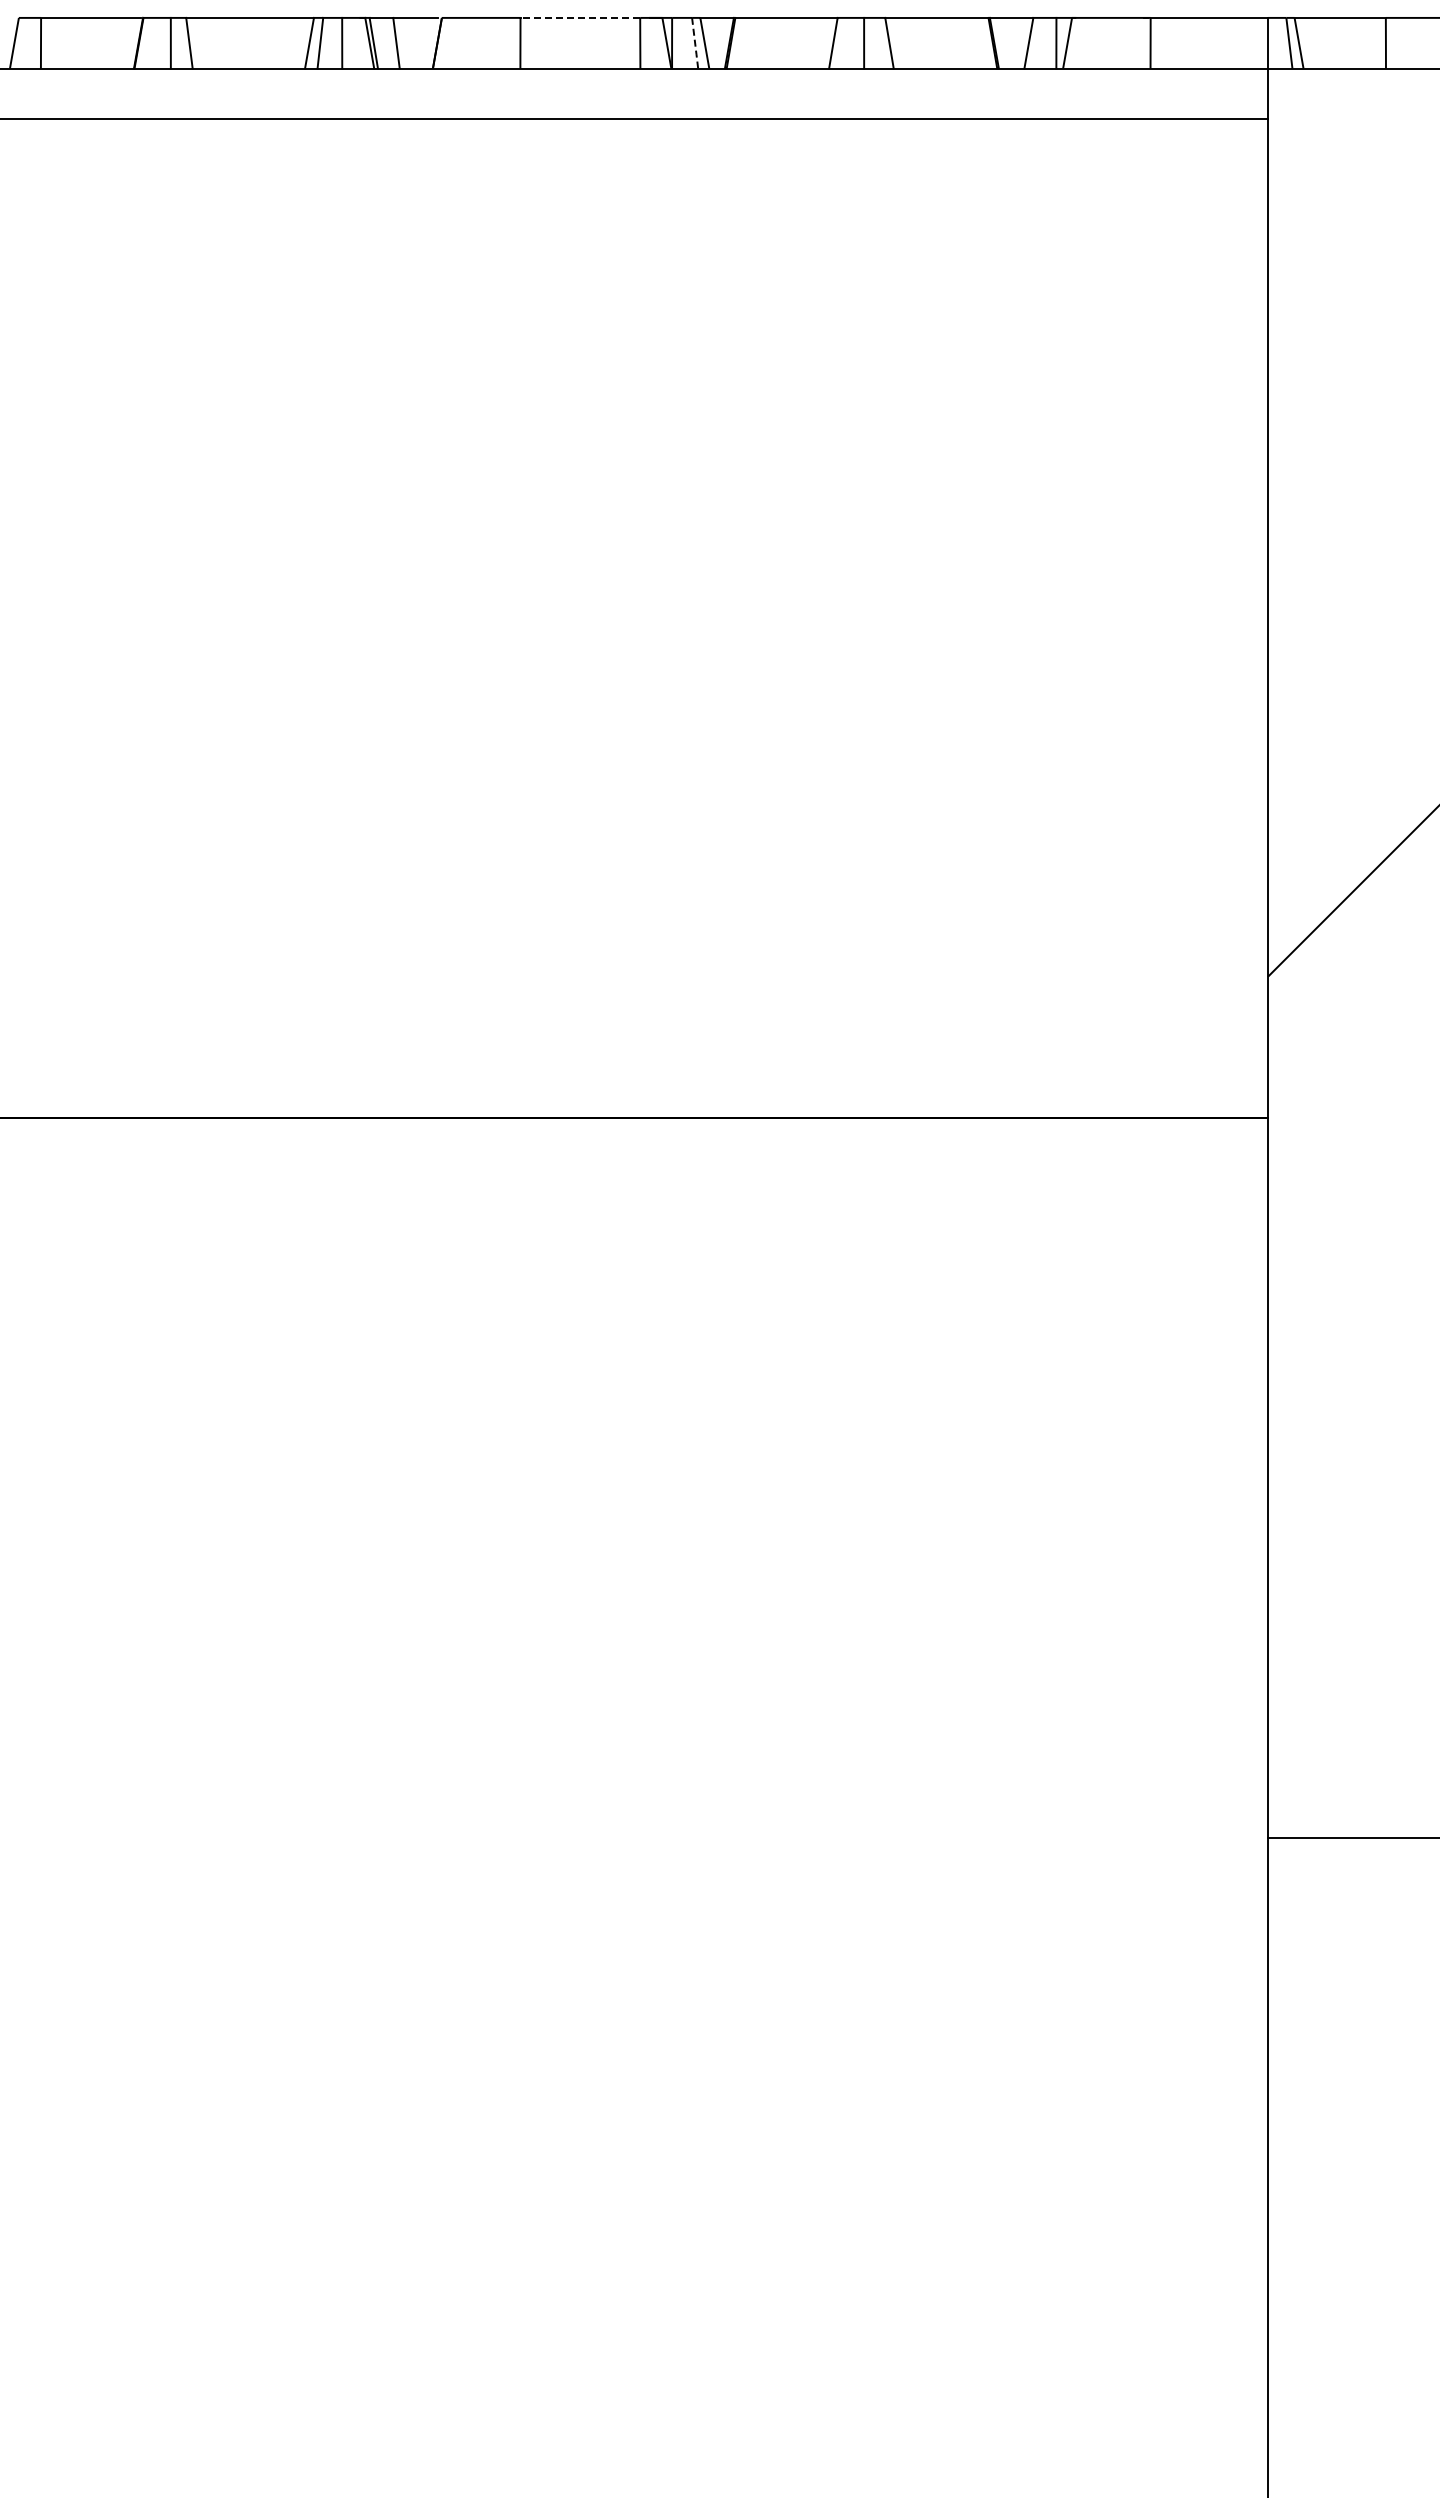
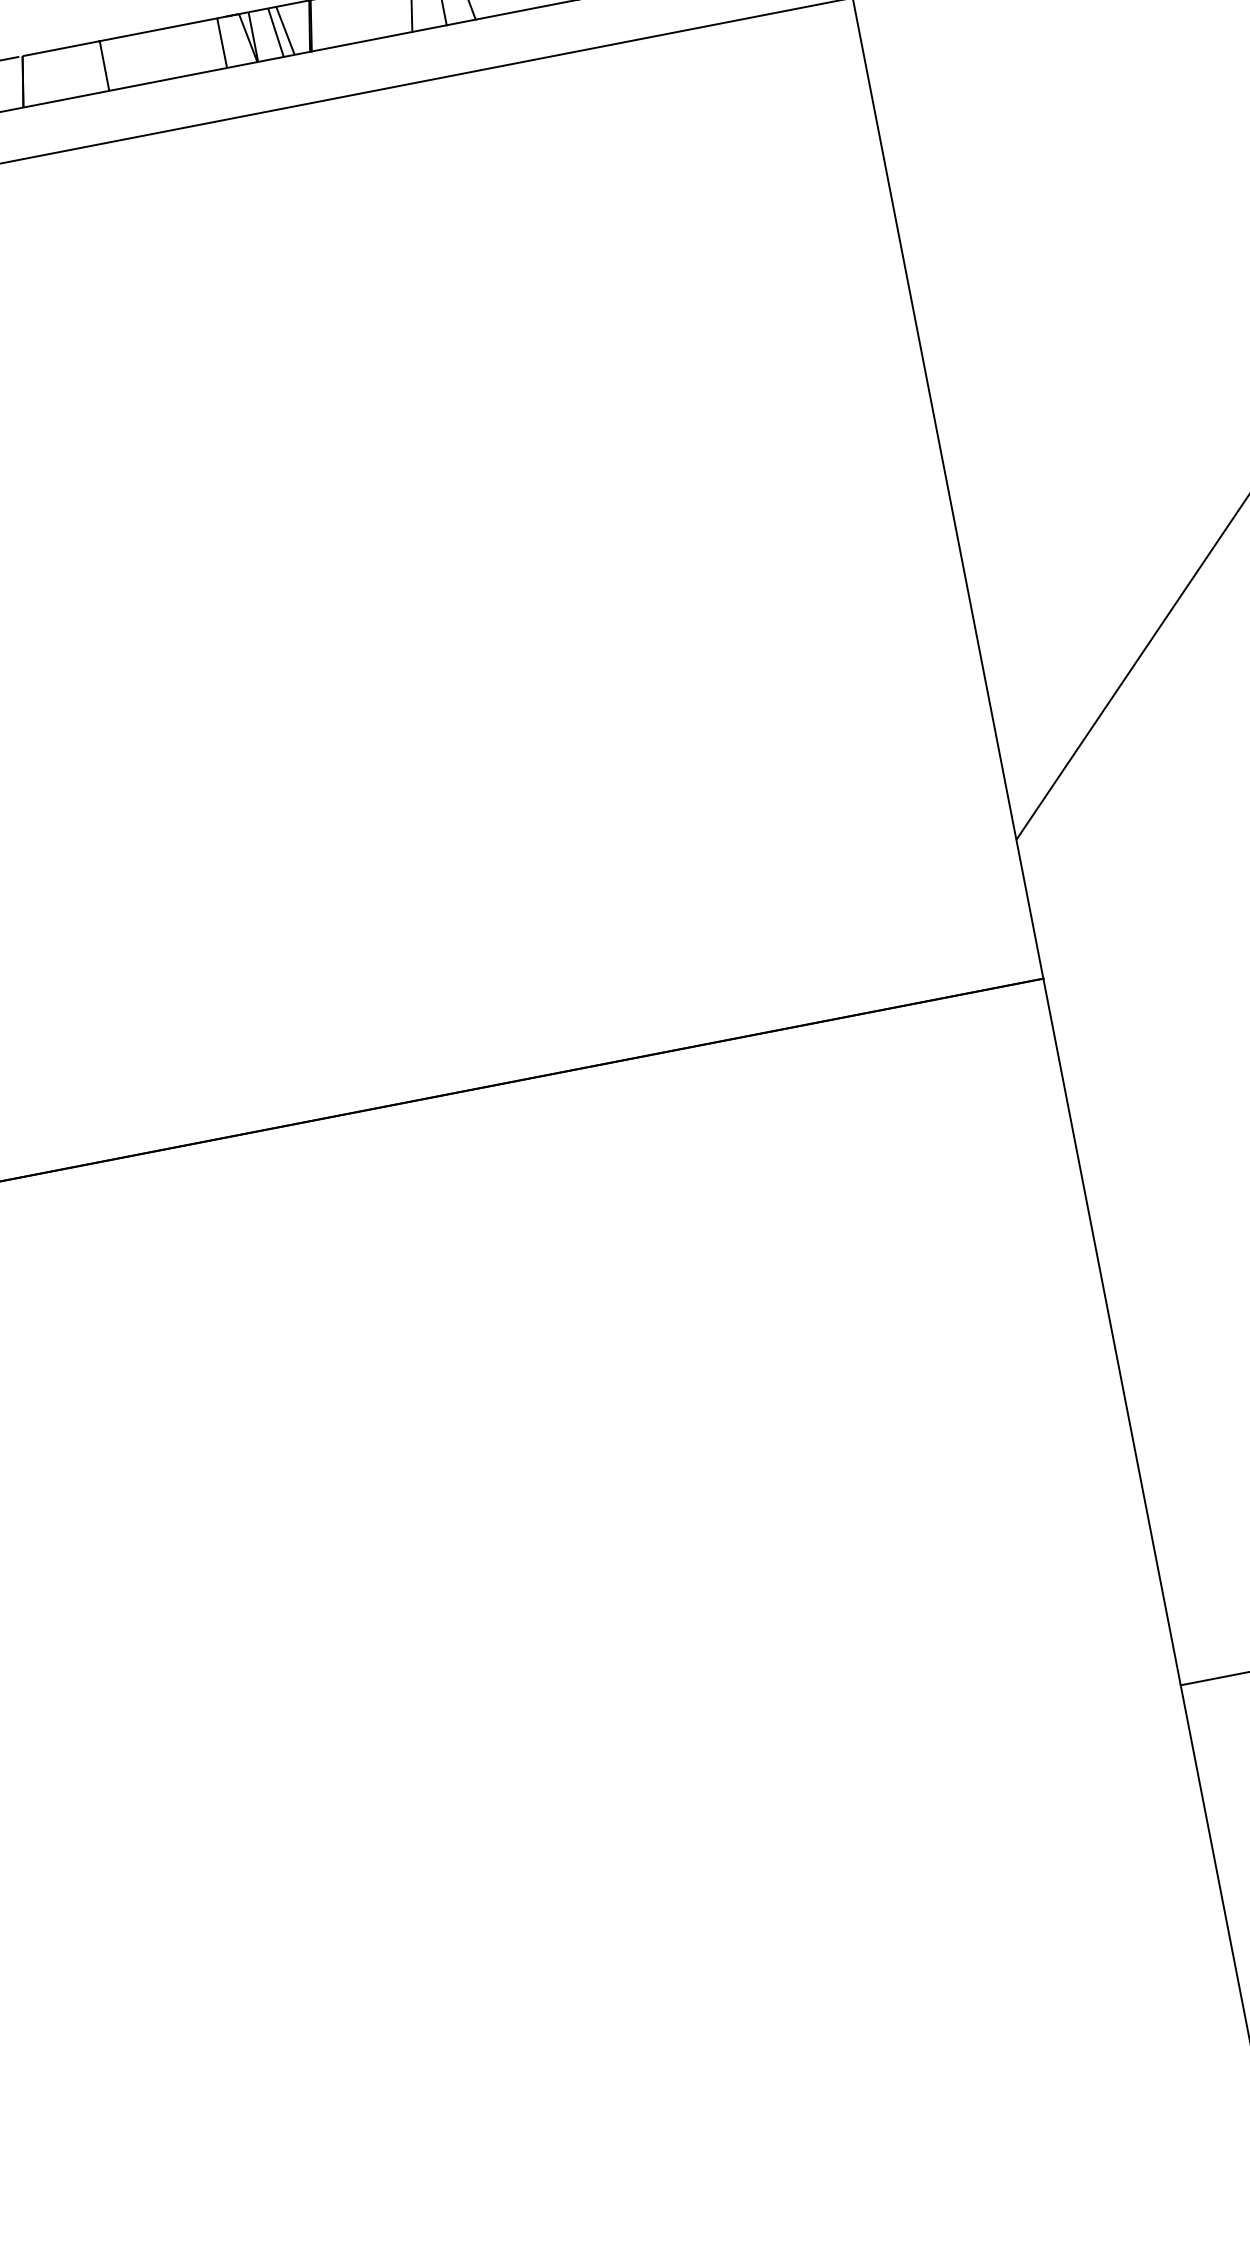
line: (580, 17) -> (158, 29), dashed -> solid
line: (695, 42) -> (276, 31), dashed -> solid

